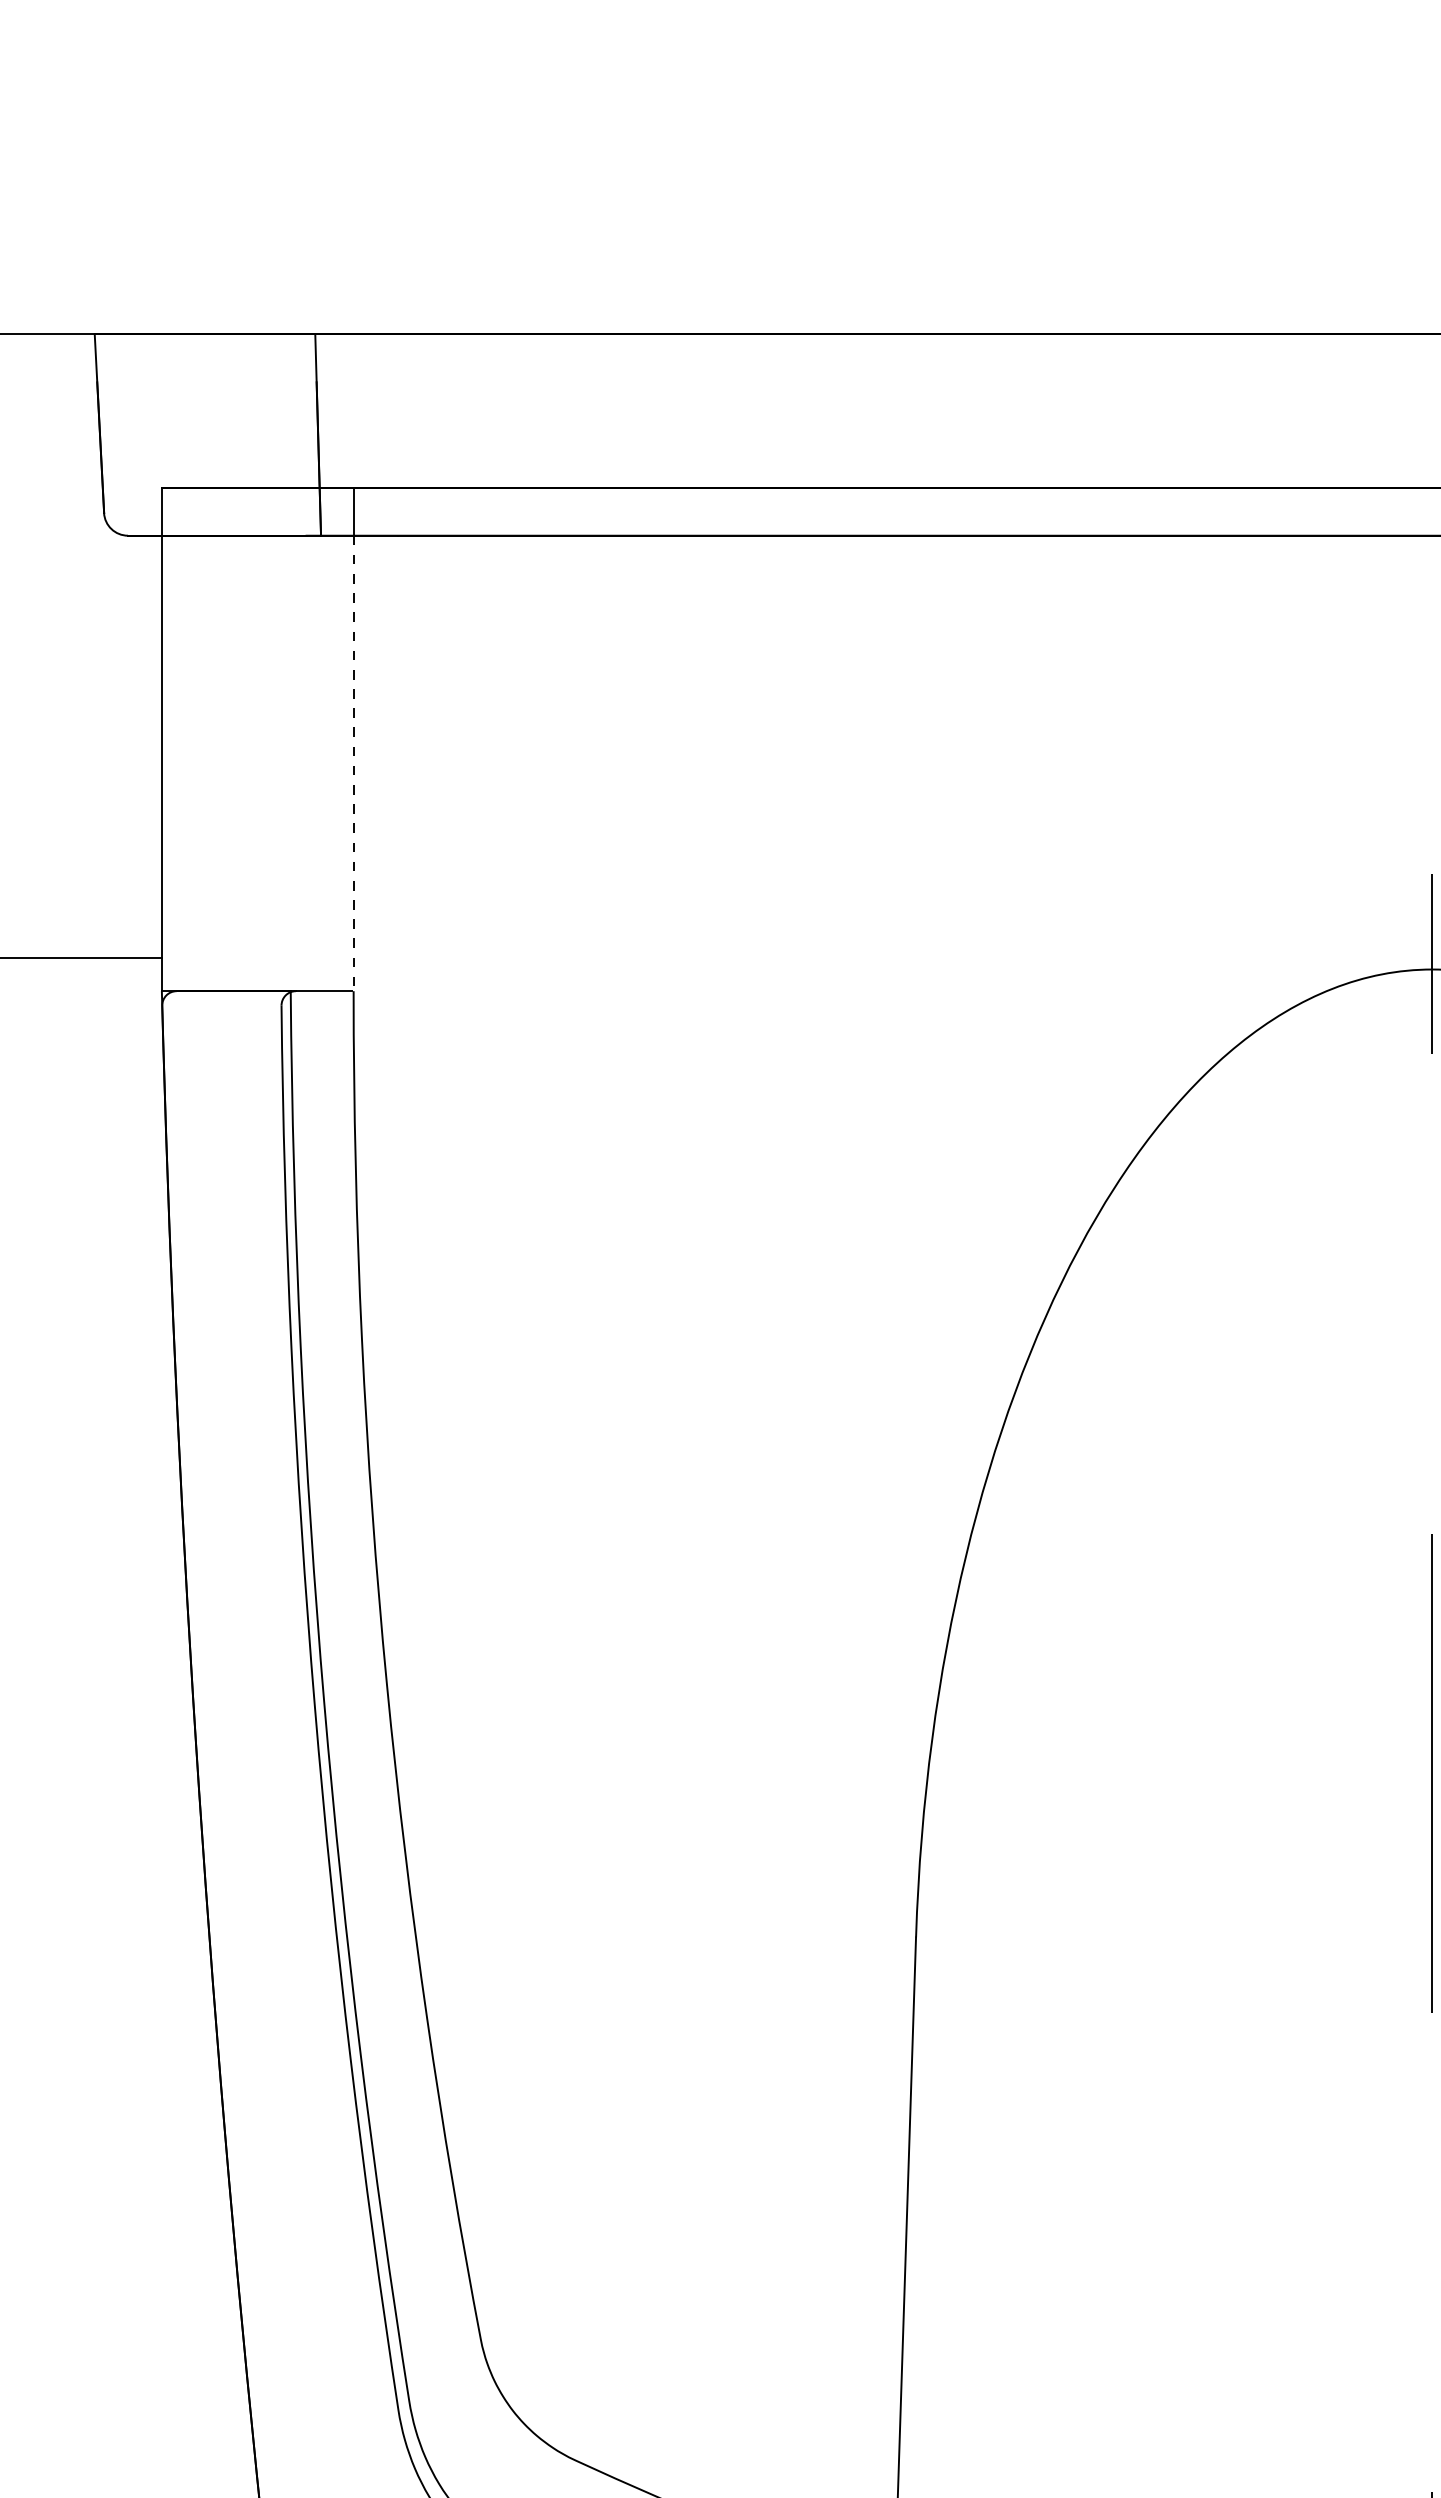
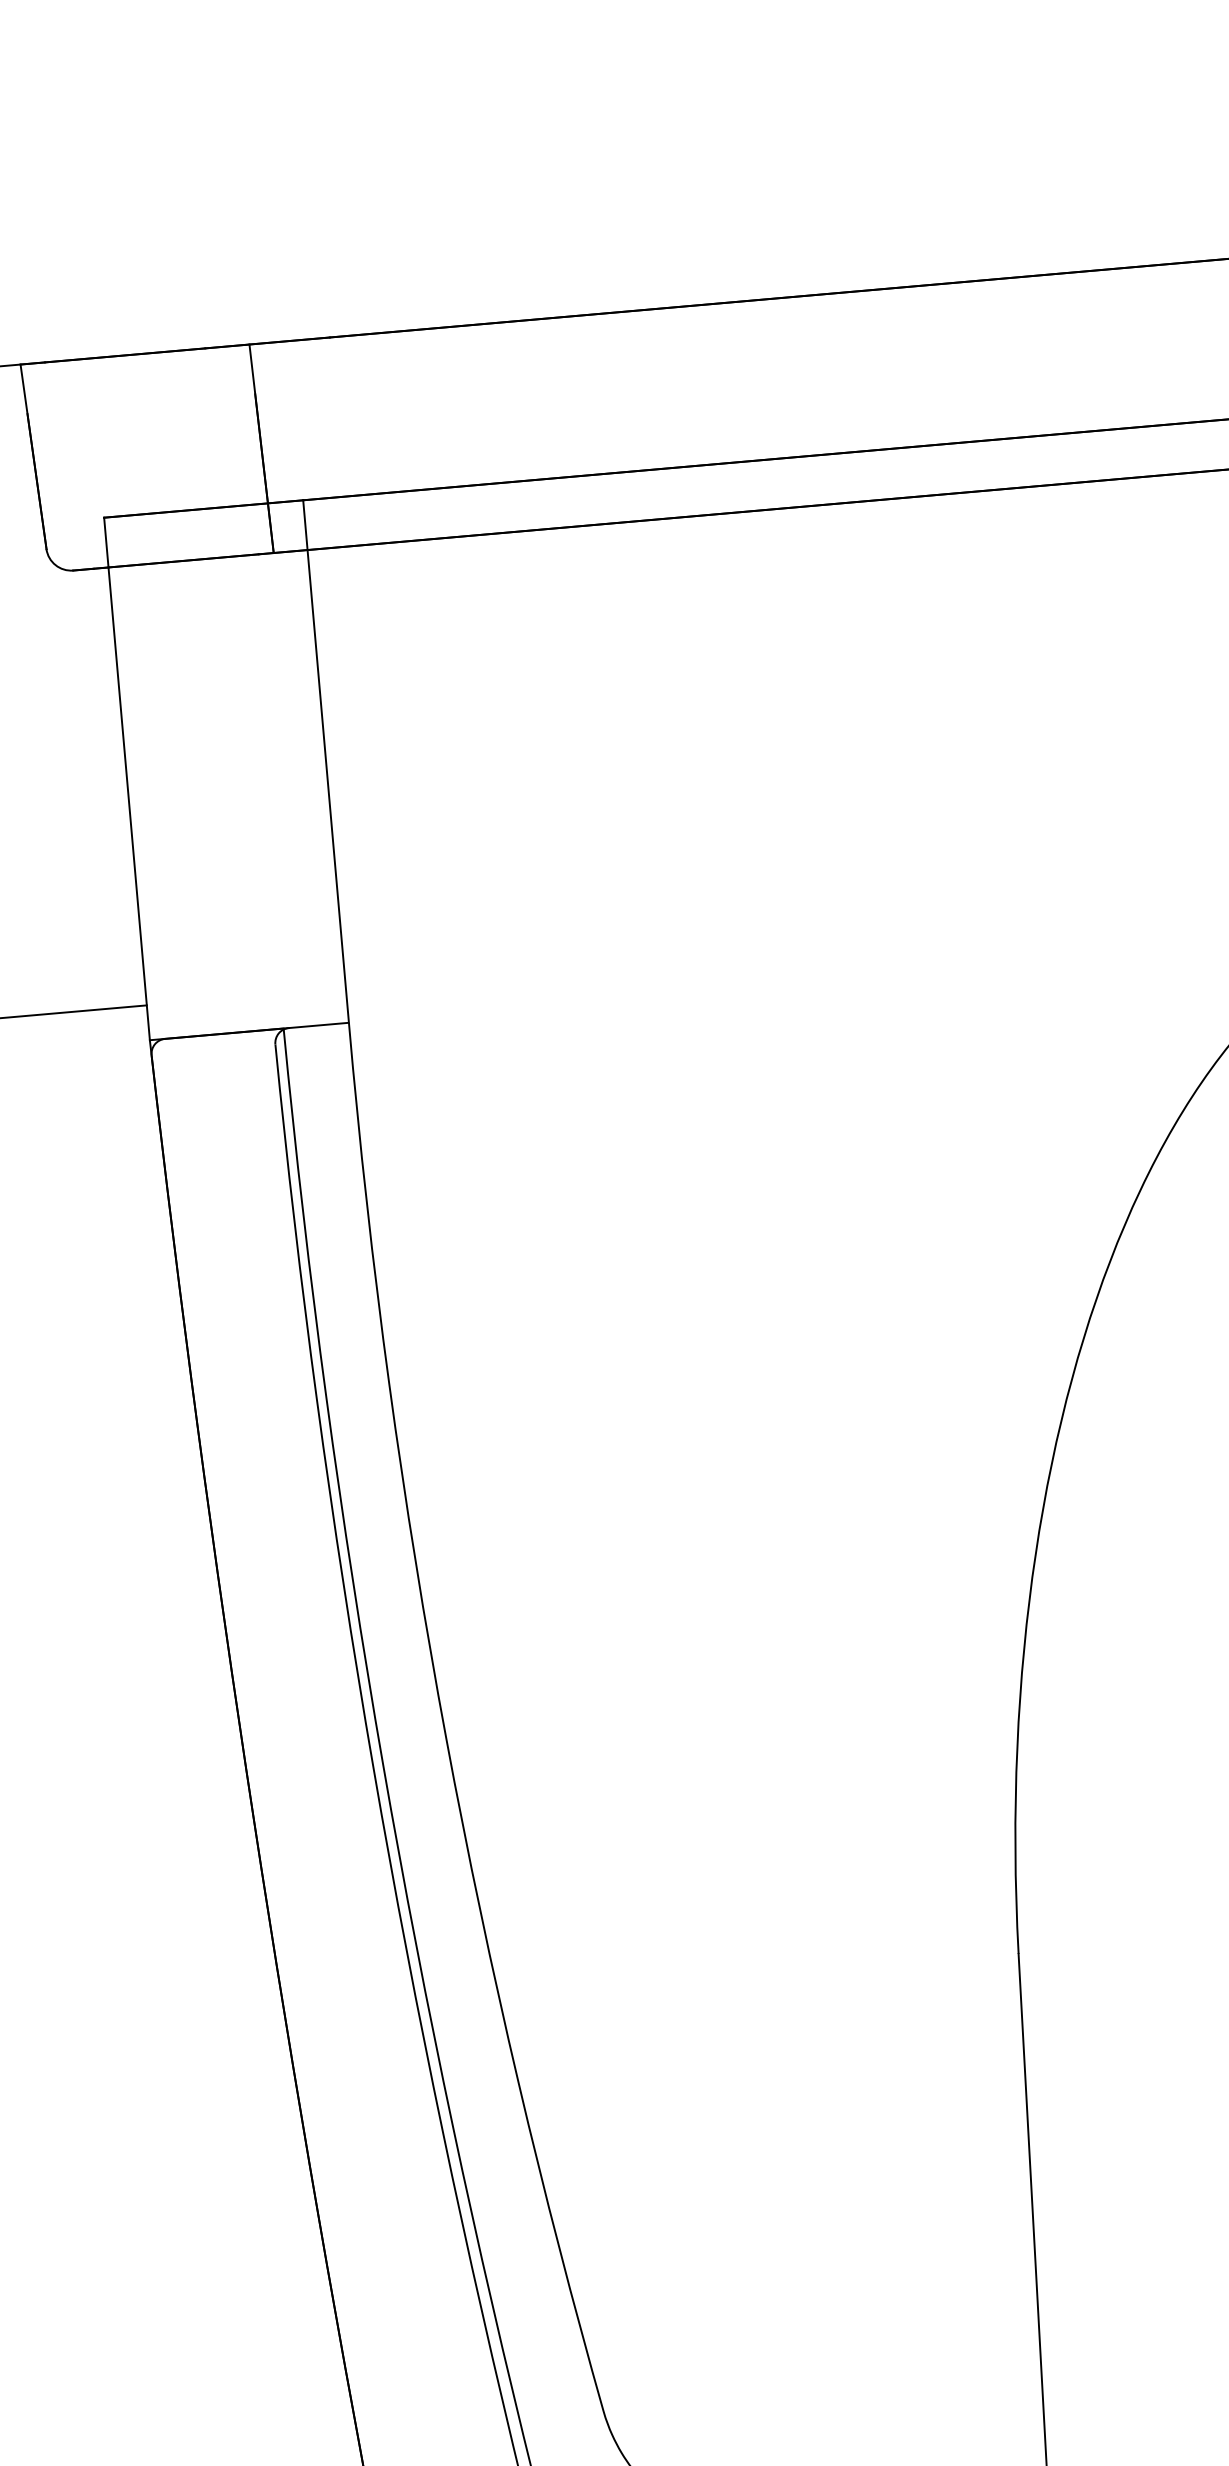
line: (353, 763) -> (328, 786), dashed -> solid

